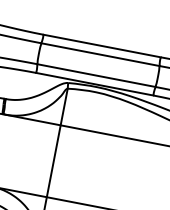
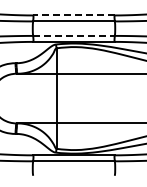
line: (102, 46) -> (74, 15), solid -> dashed
line: (97, 75) -> (74, 35), solid -> dashed

